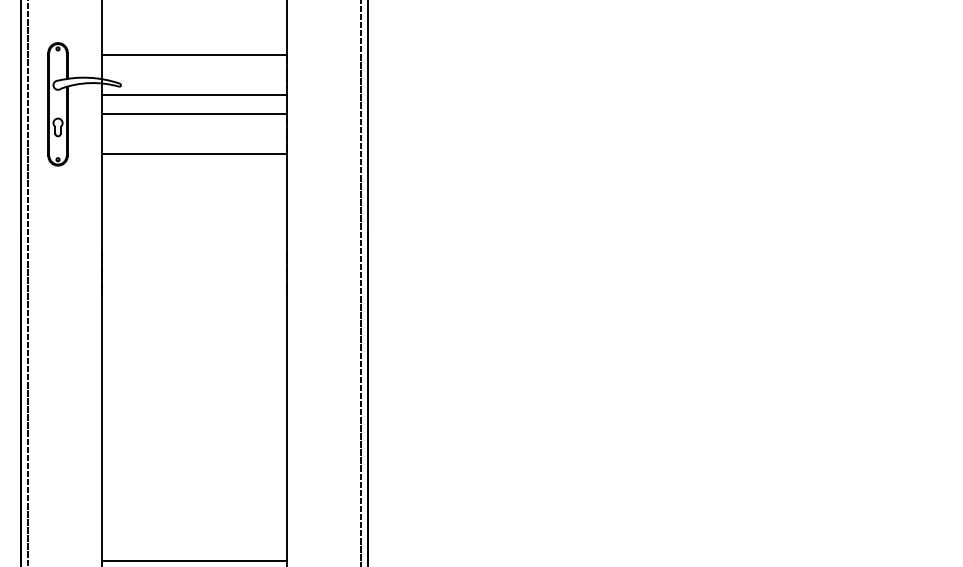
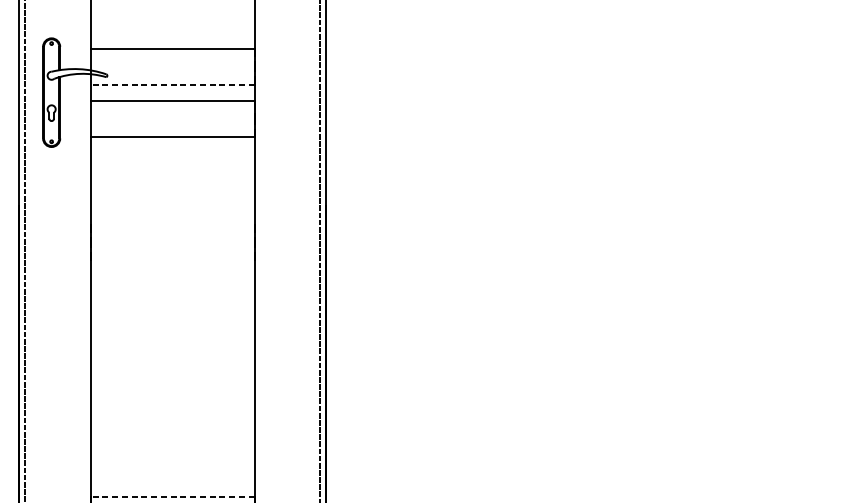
line: (194, 95) -> (172, 84), solid -> dashed
line: (194, 560) -> (172, 497), solid -> dashed

